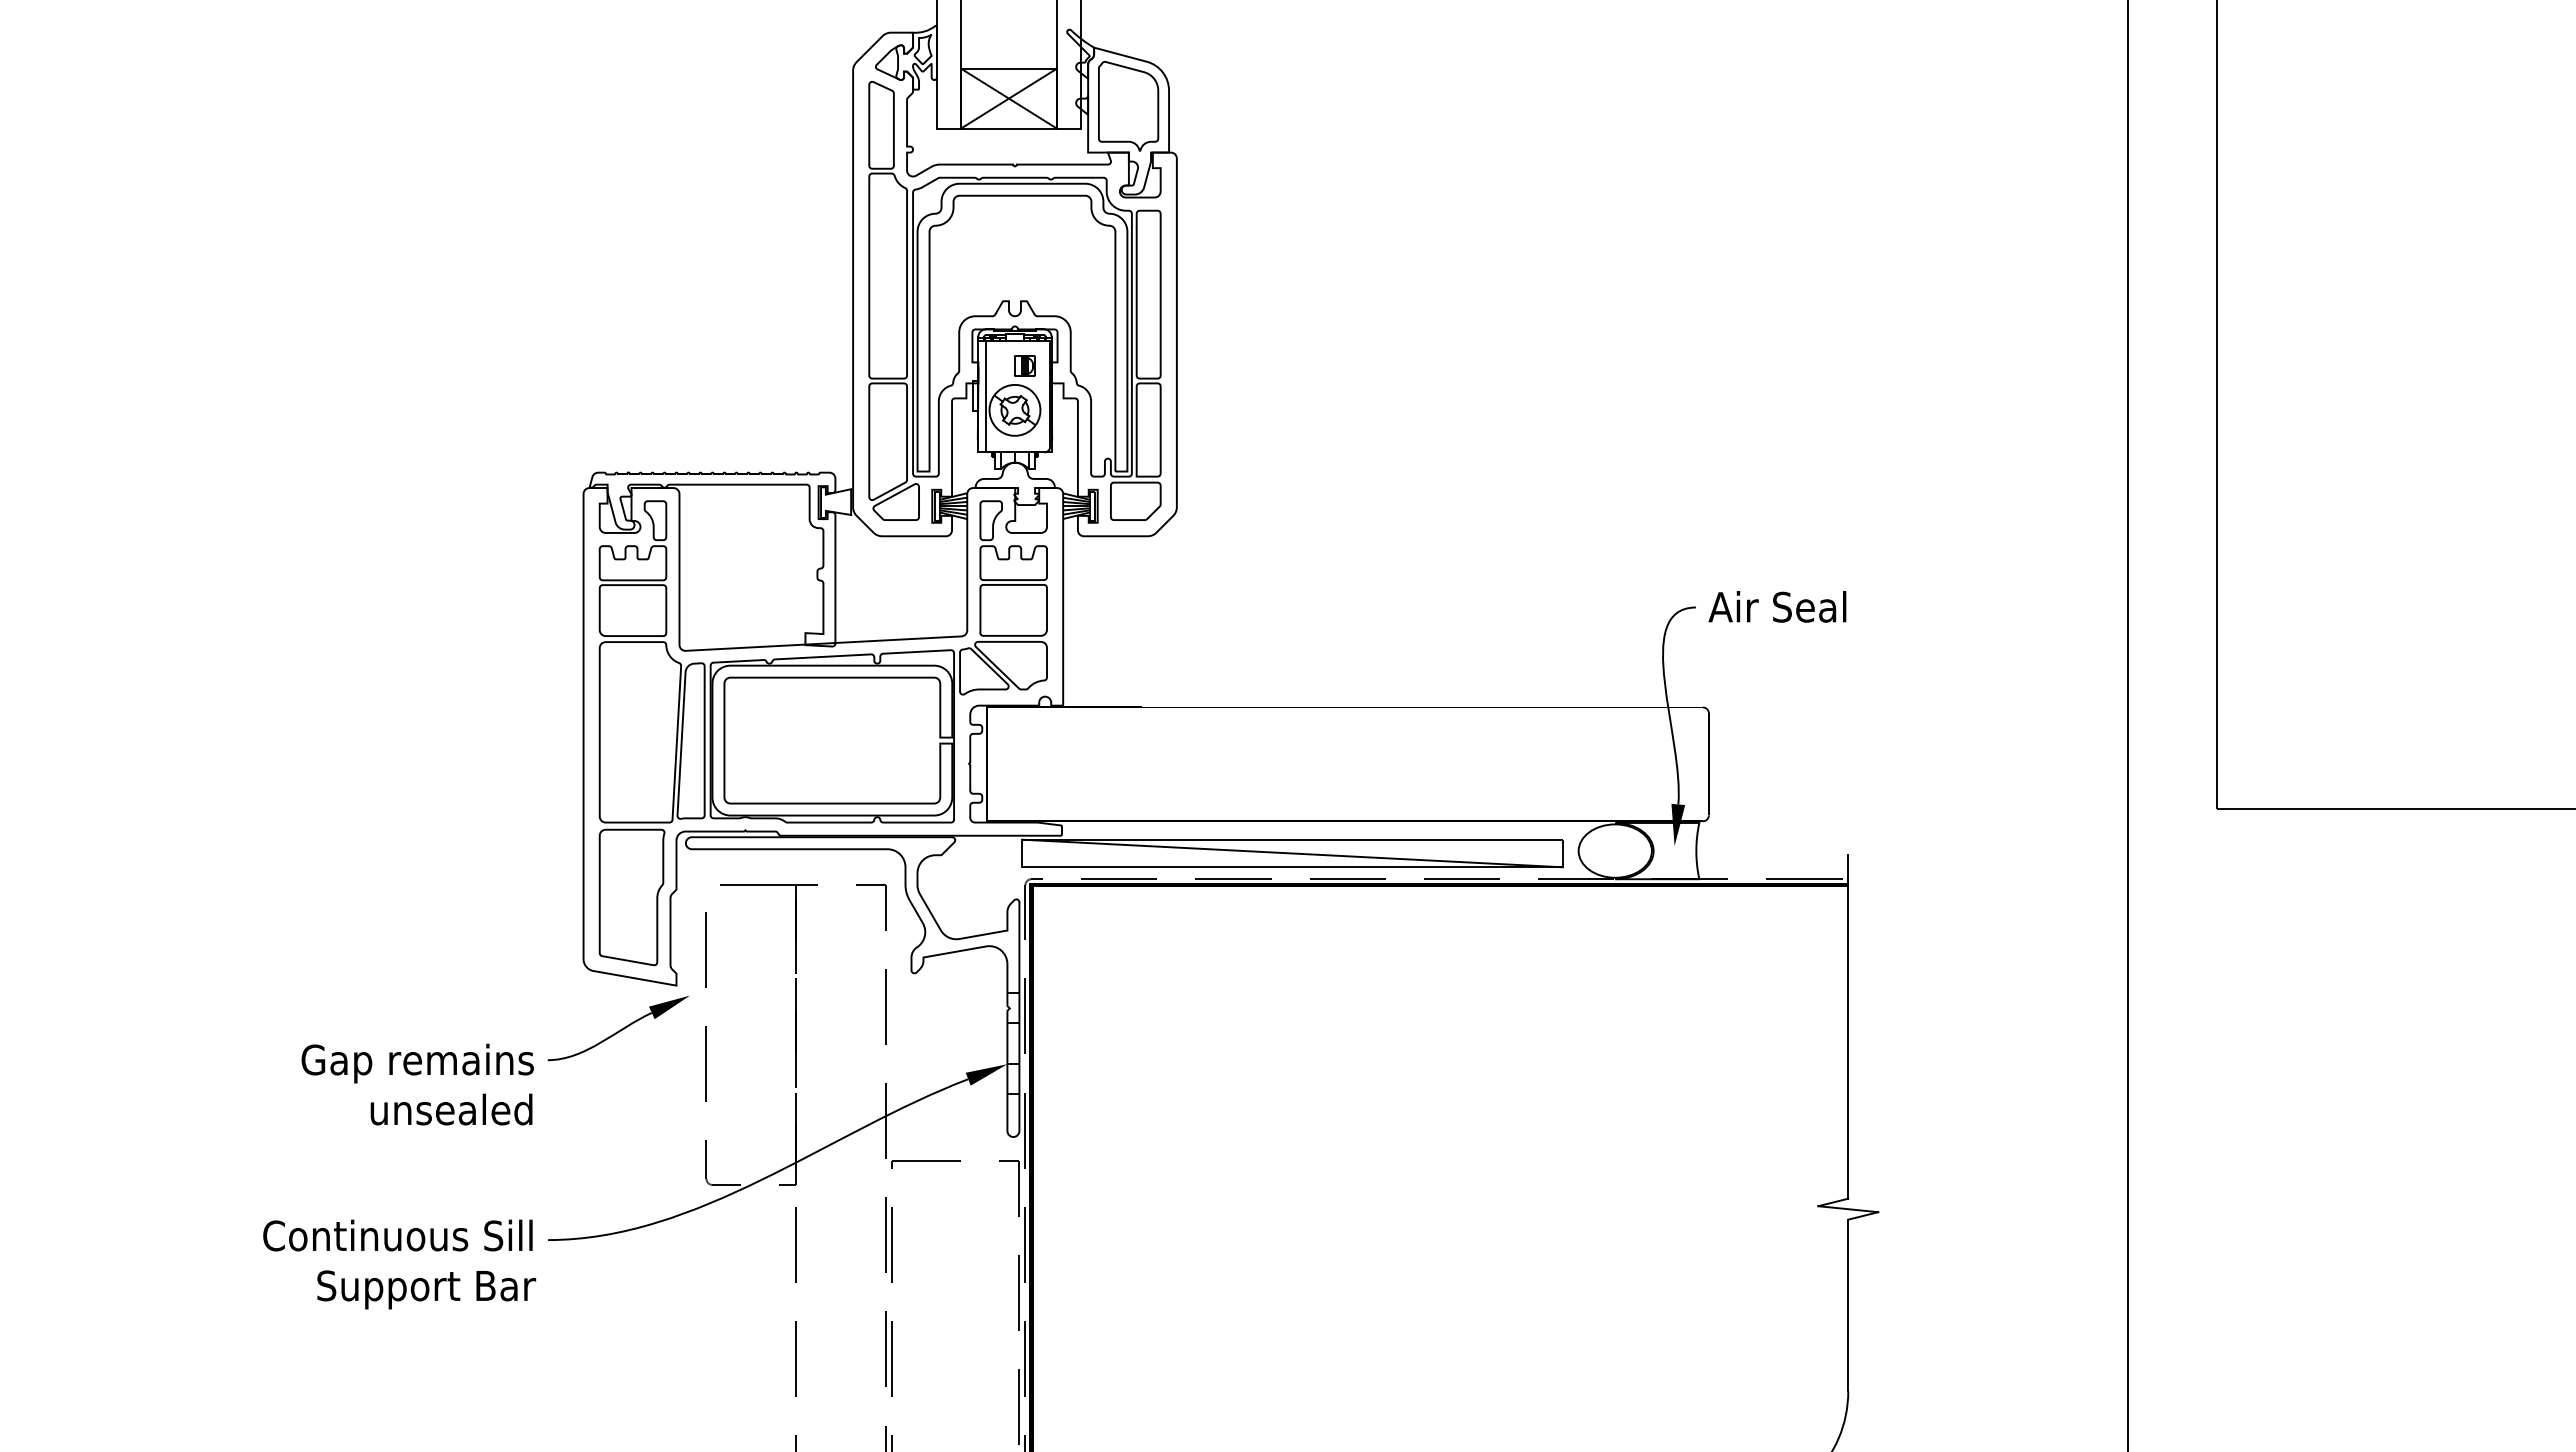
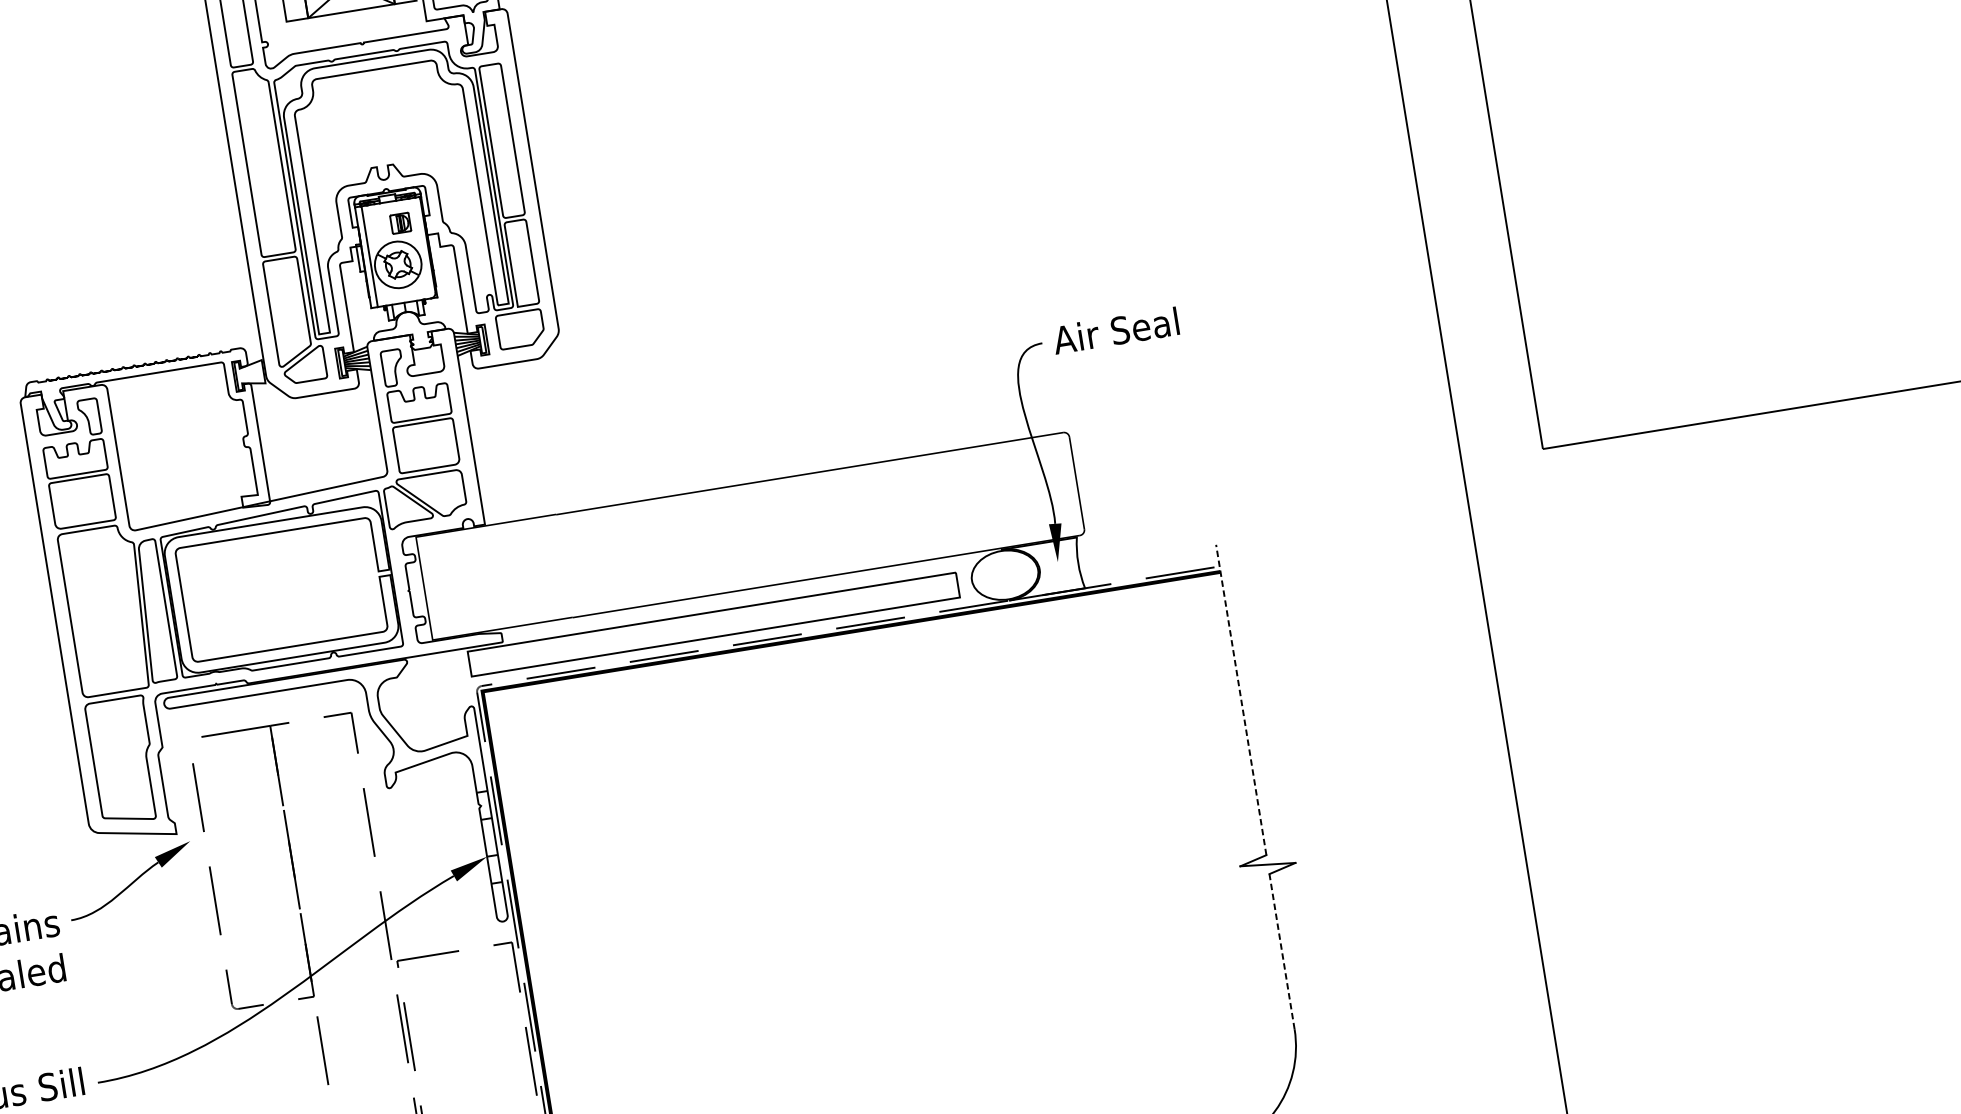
line: (1292, 853) -> (713, 624), removed
line: (1848, 1026) -> (1241, 699), solid -> dashed
line: (1848, 1305) -> (1282, 951), solid -> dashed

